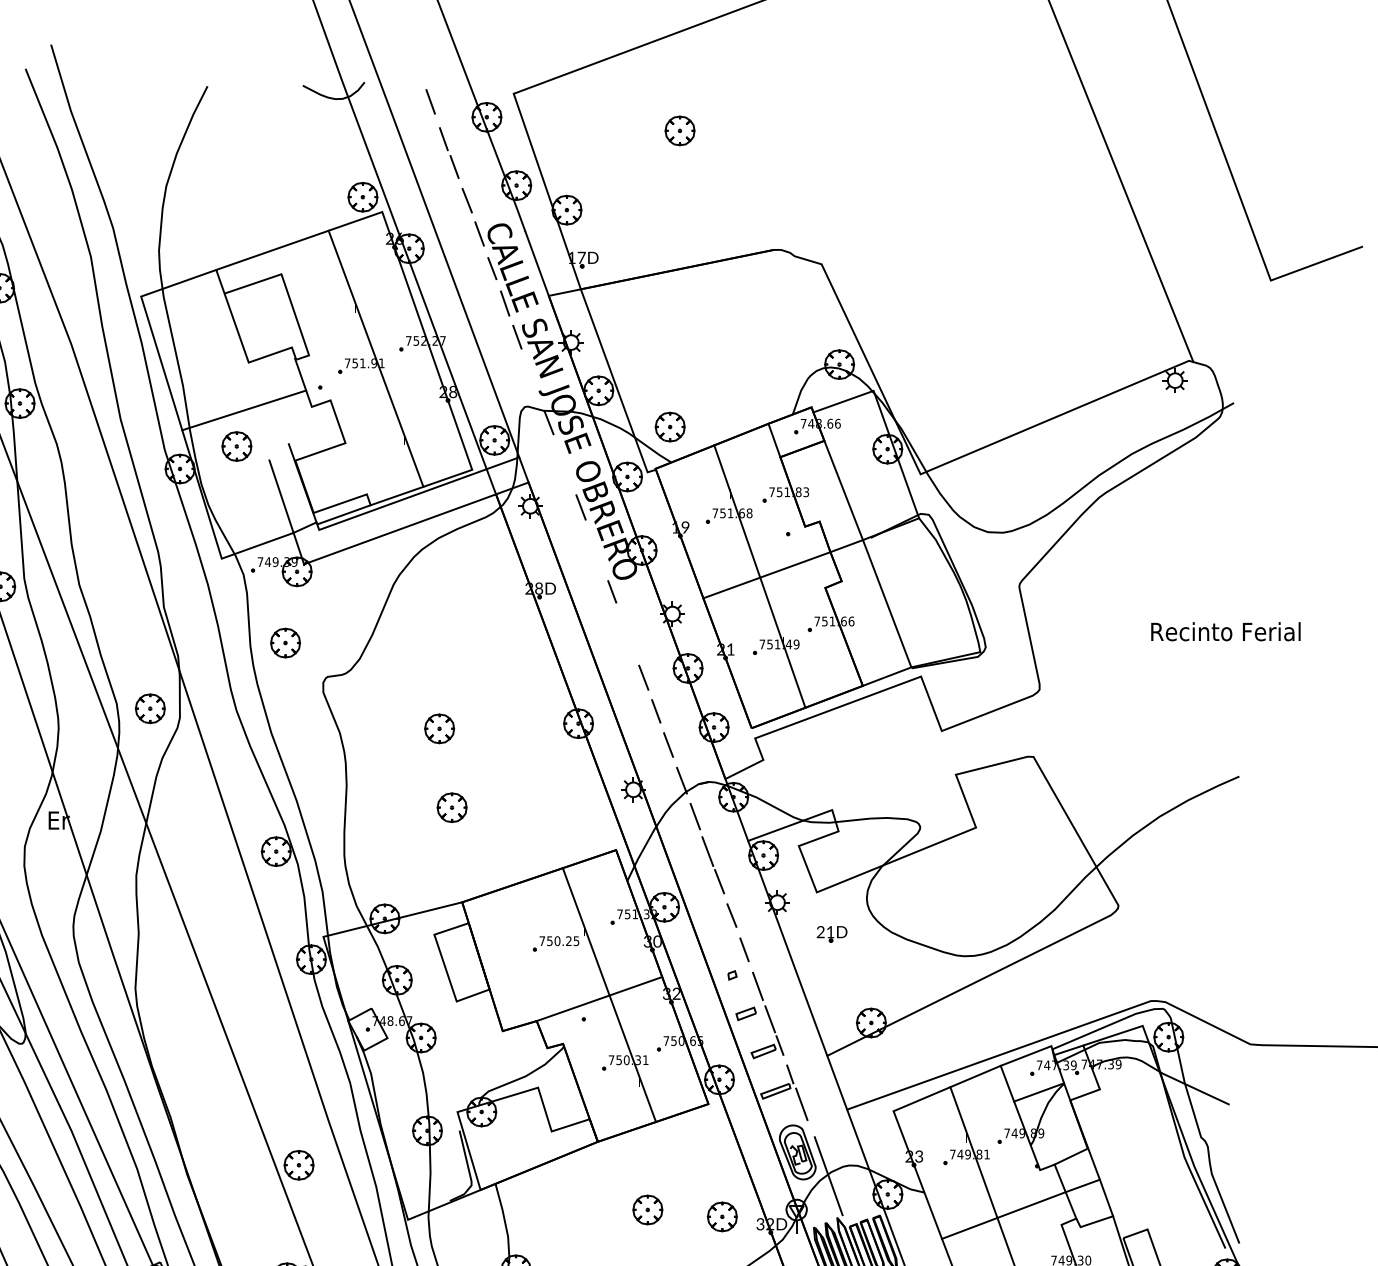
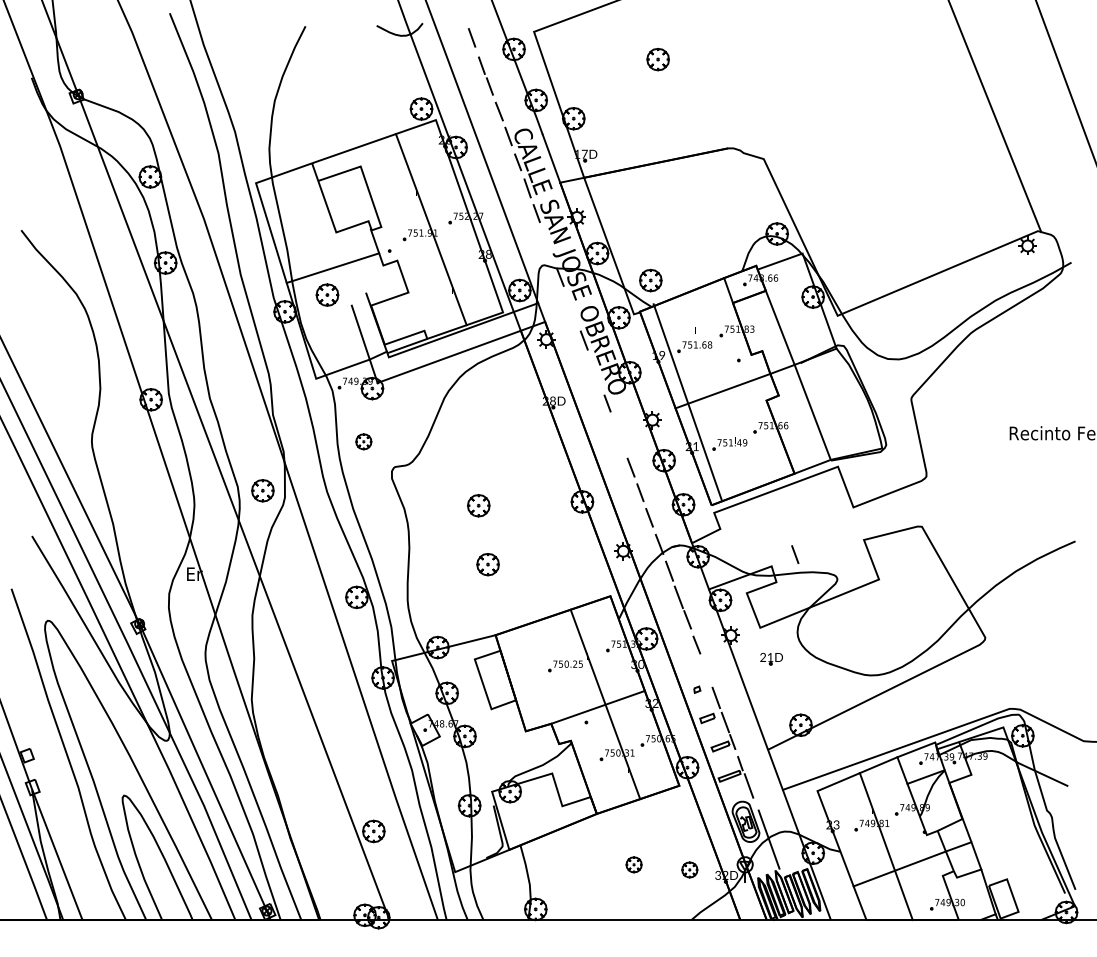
line: (759, 577) -> (687, 402), moved
part: (285, 642) -> (363, 441), size x0.7
line: (744, 949) -> (795, 554), moved
part: (647, 1209) -> (633, 864), size x0.7
part: (722, 1216) -> (689, 869), size x0.7

